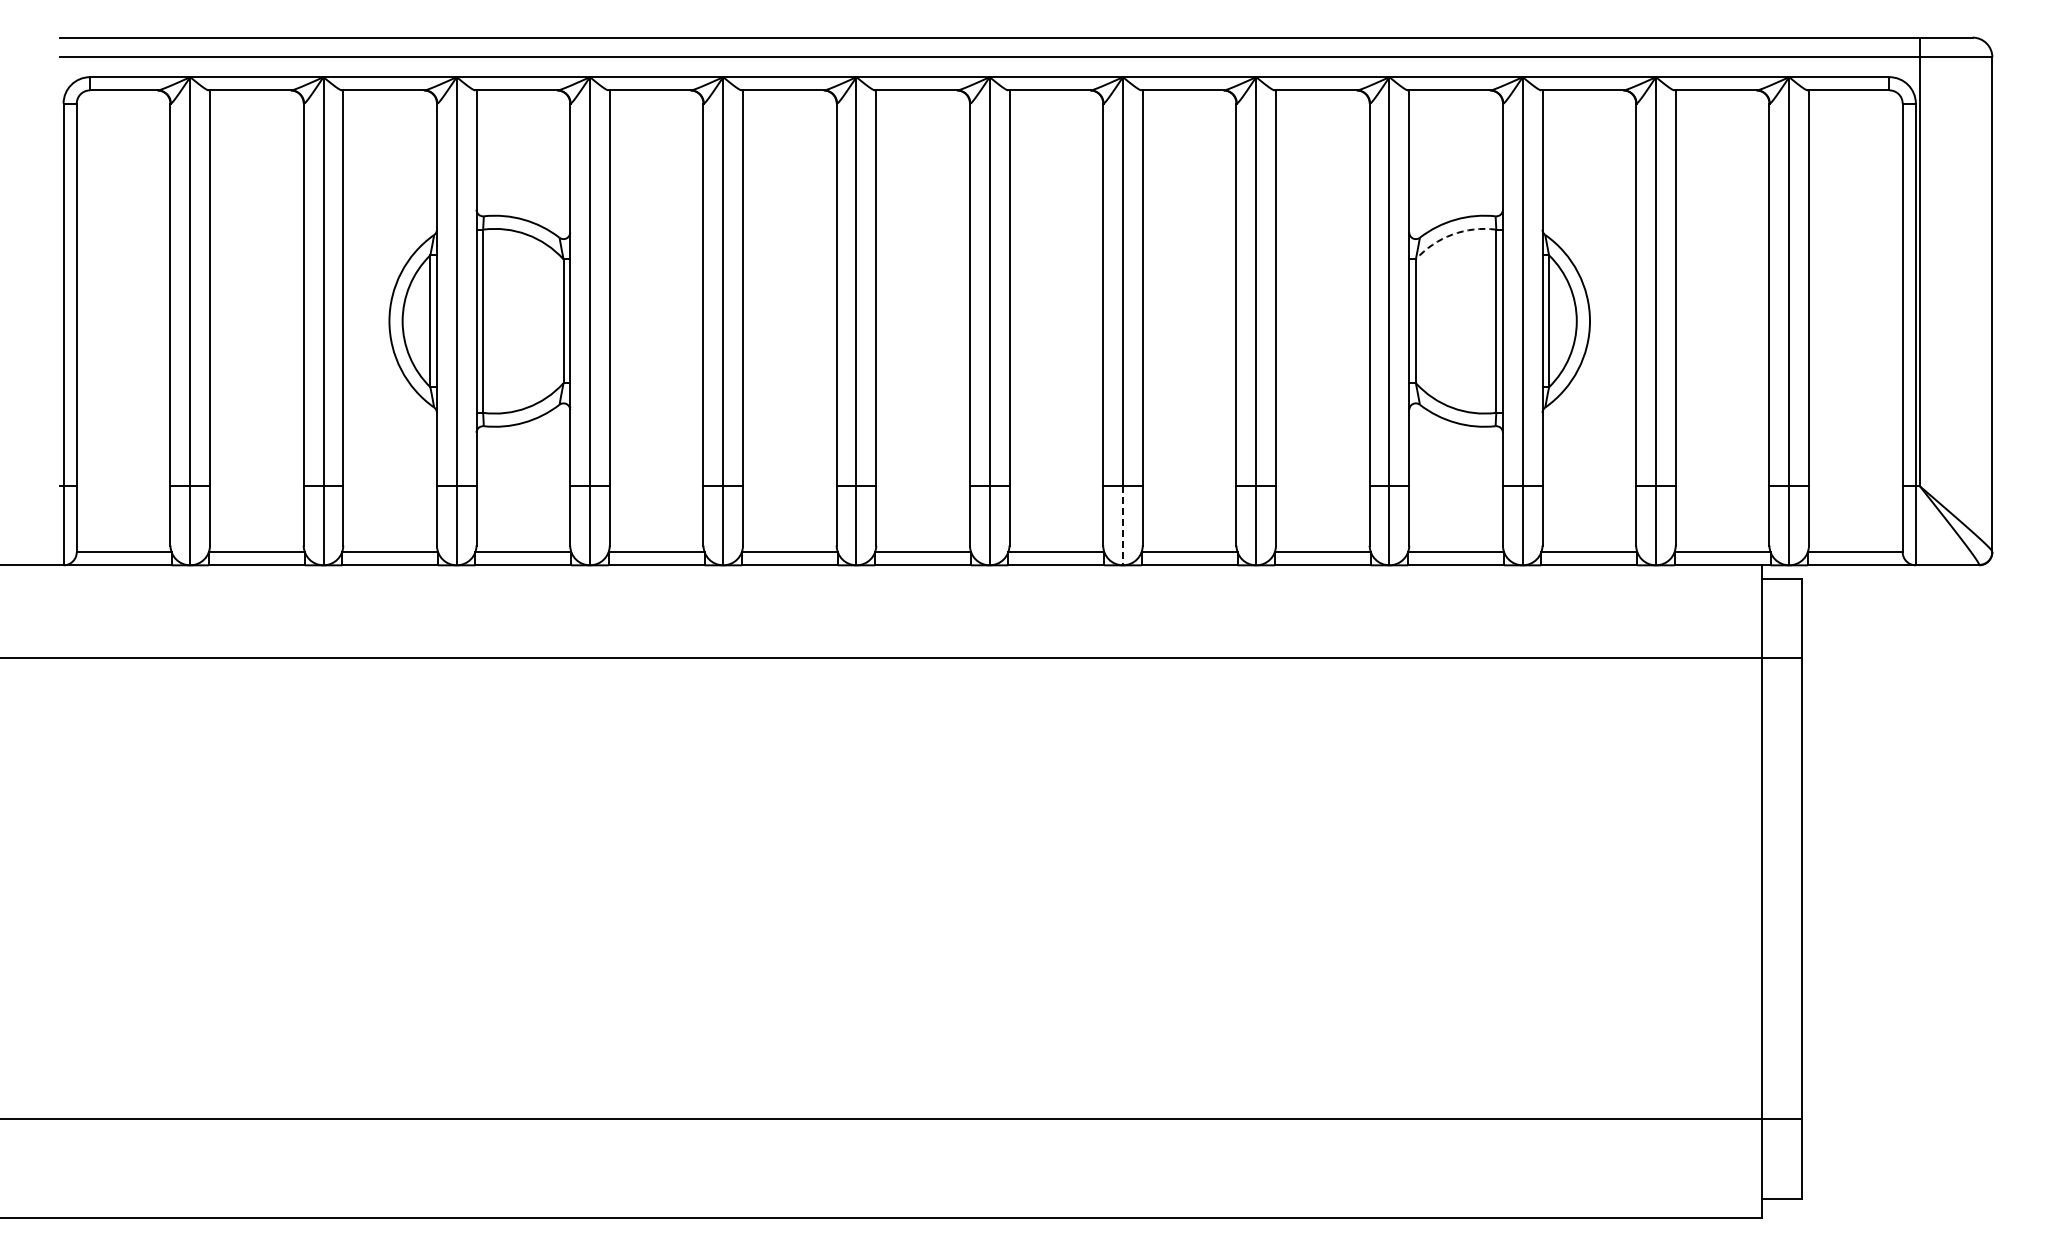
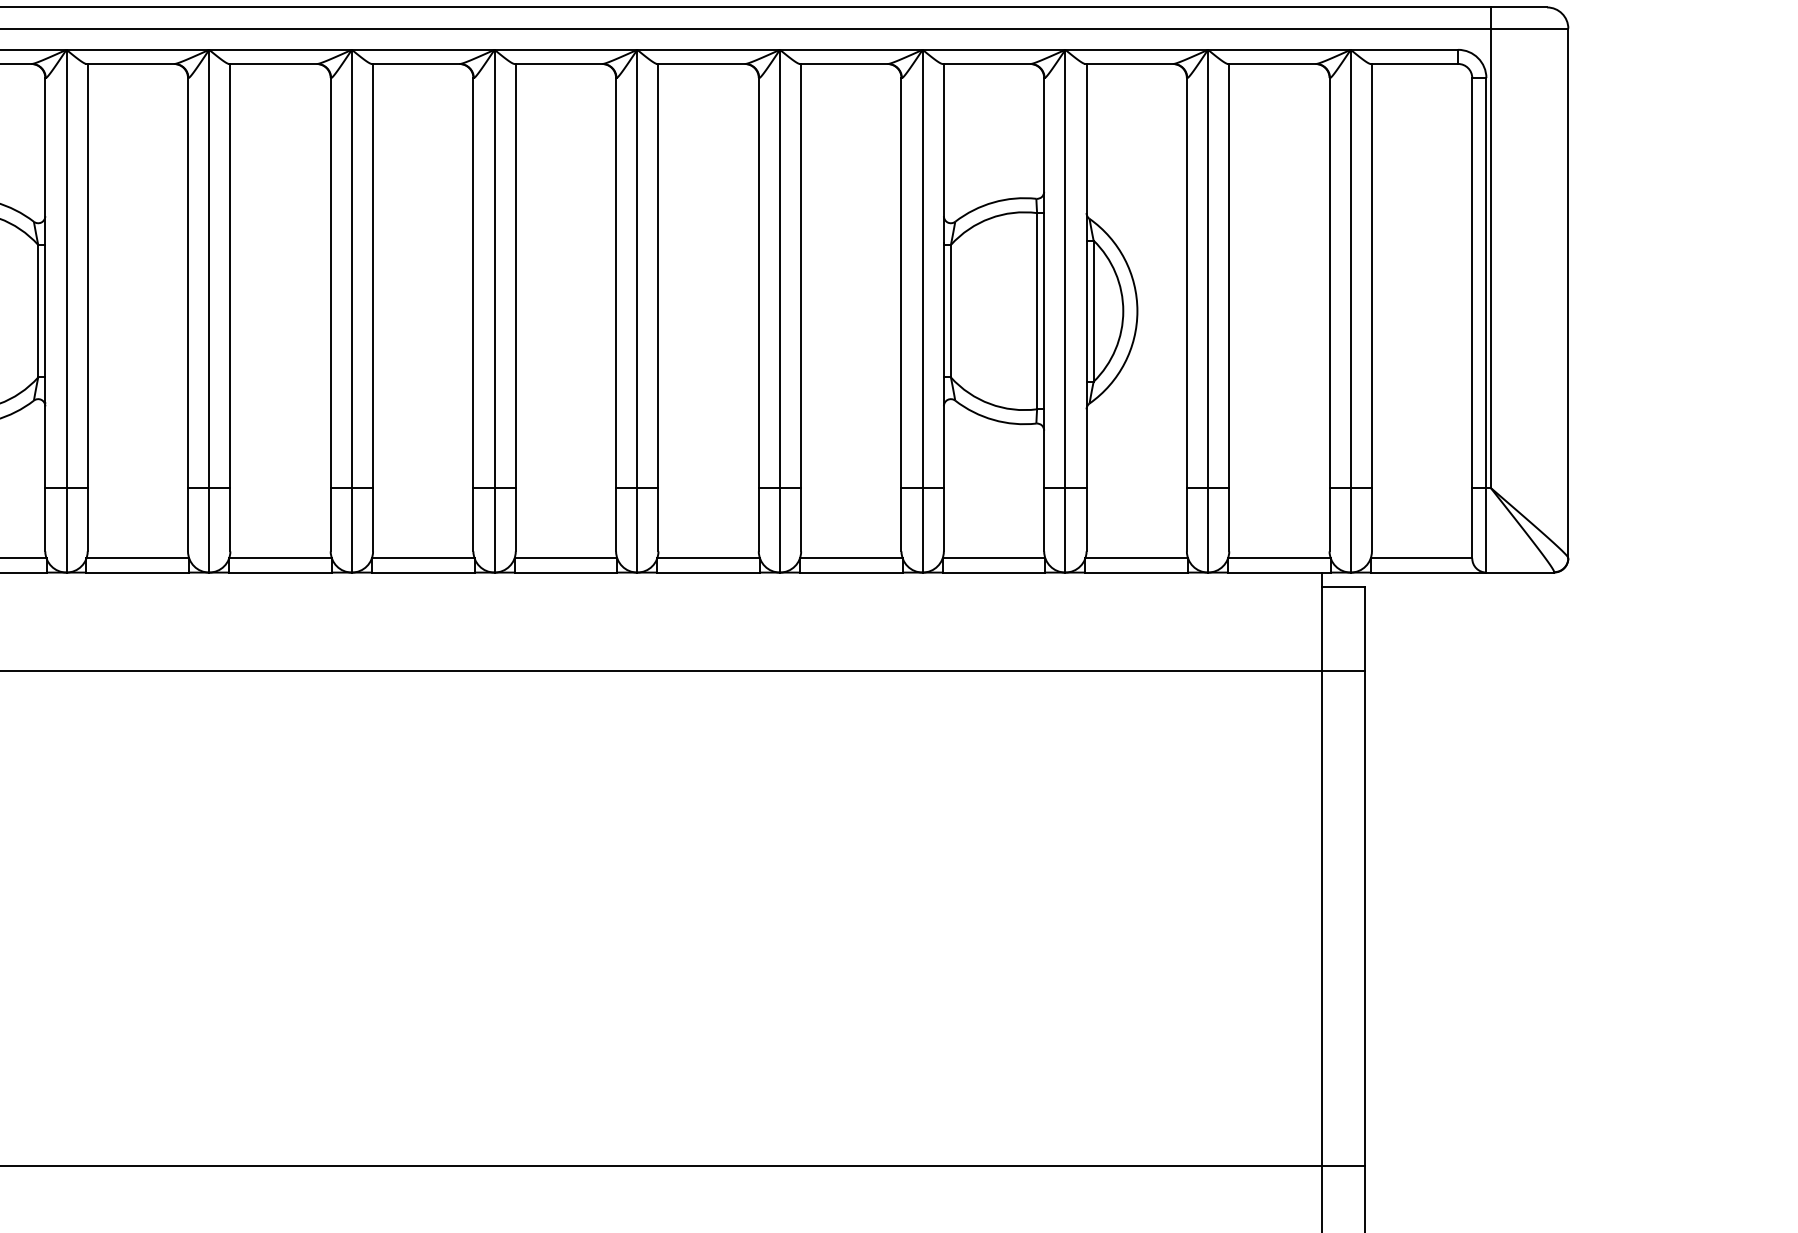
arc: (1452, 234) -> (990, 218), dashed -> solid
line: (1122, 525) -> (636, 529), dashed -> solid

